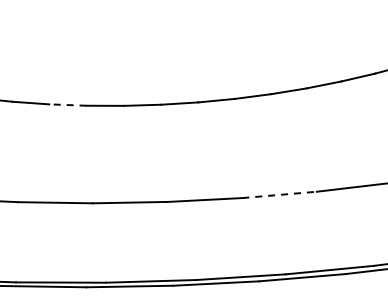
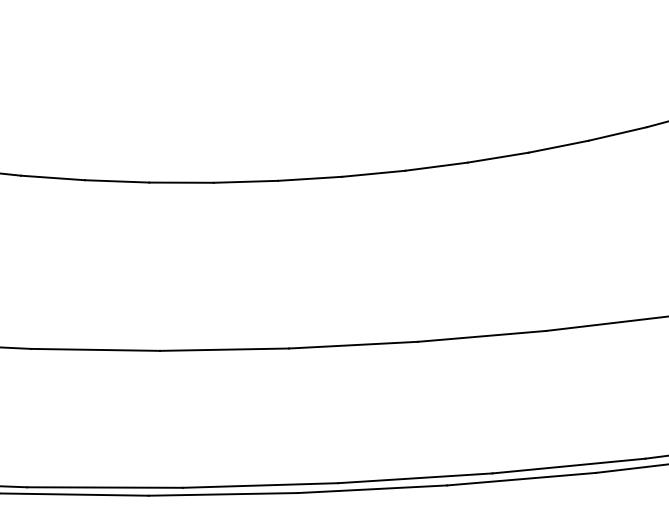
line: (67, 105) -> (116, 182), dashed -> solid
line: (280, 194) -> (483, 335), dashed -> solid

